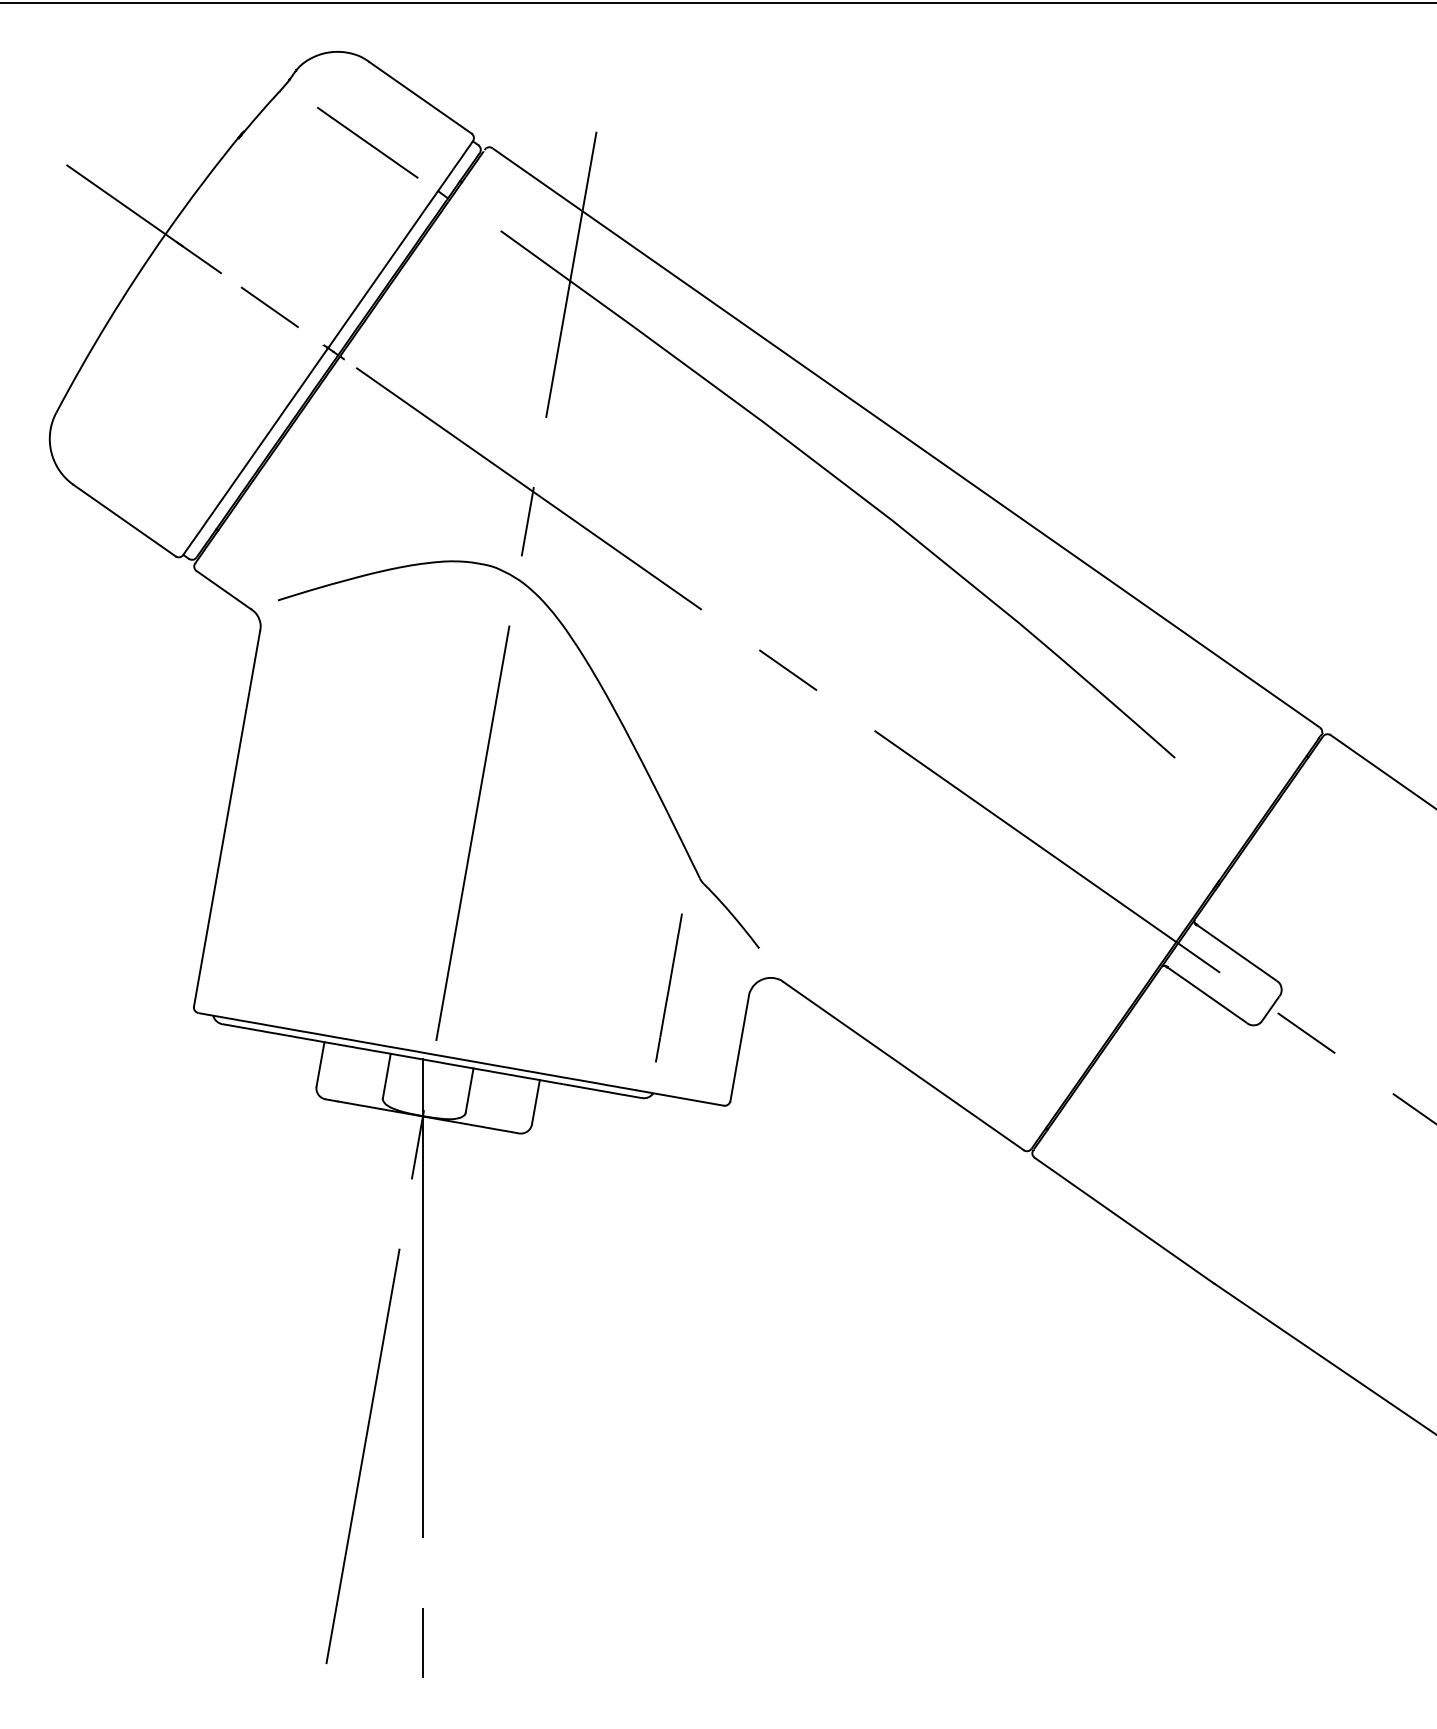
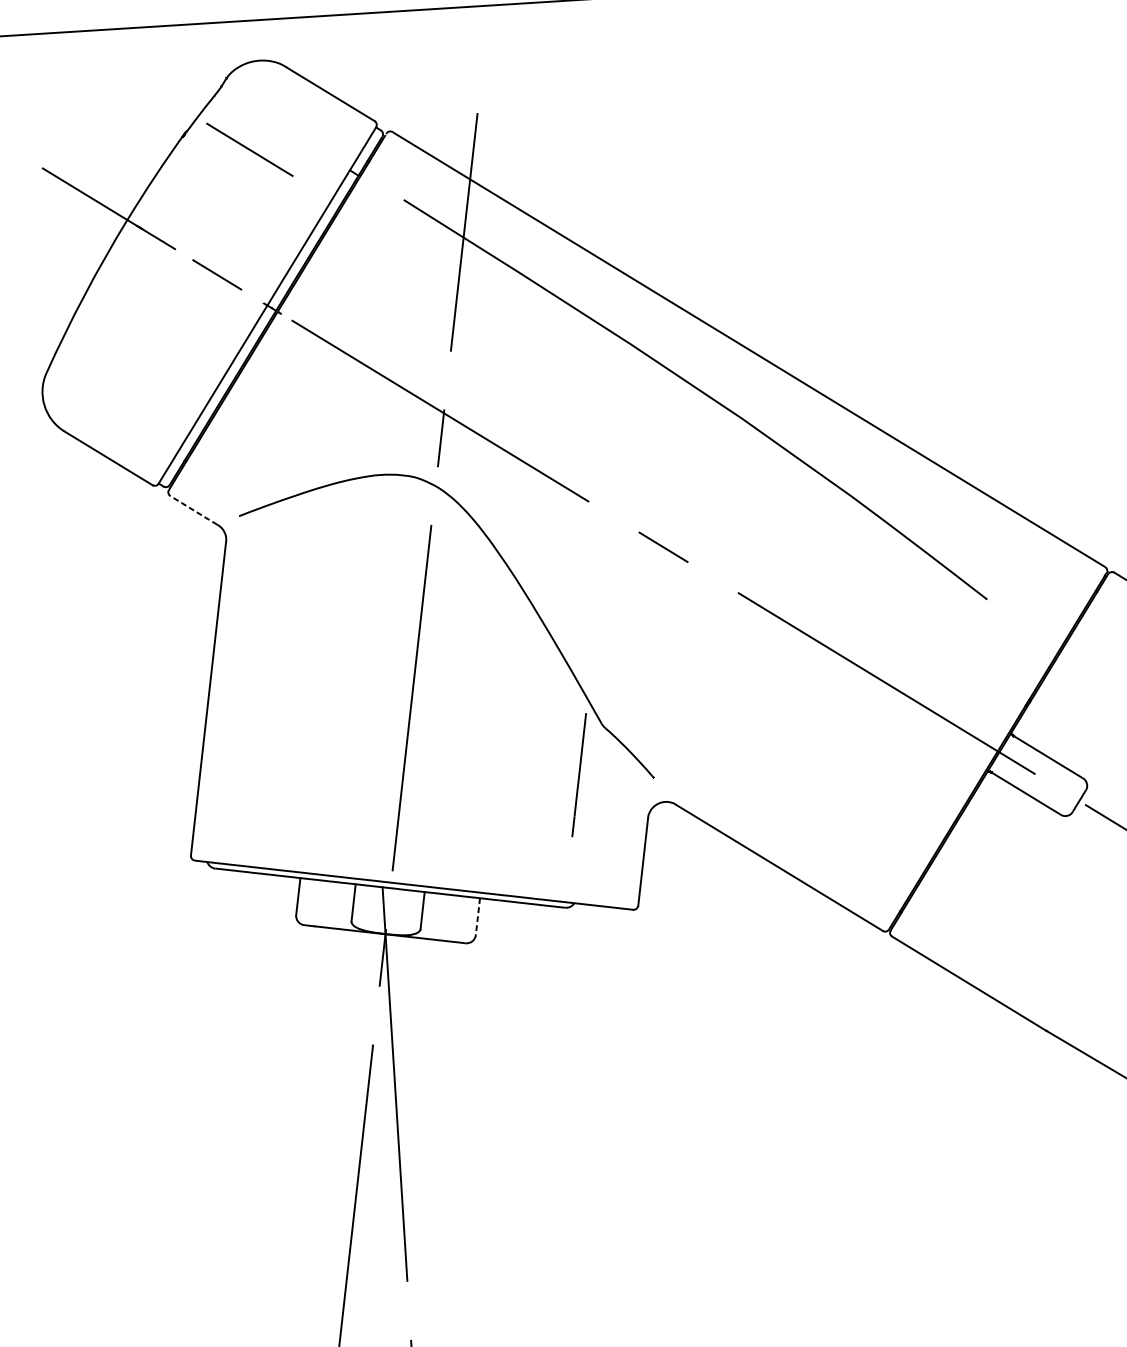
line: (367, 142) -> (249, 149), moved
line: (223, 589) -> (193, 510), solid -> dashed
line: (668, 987) -> (578, 774), moved
line: (535, 1102) -> (477, 916), solid -> dashed

